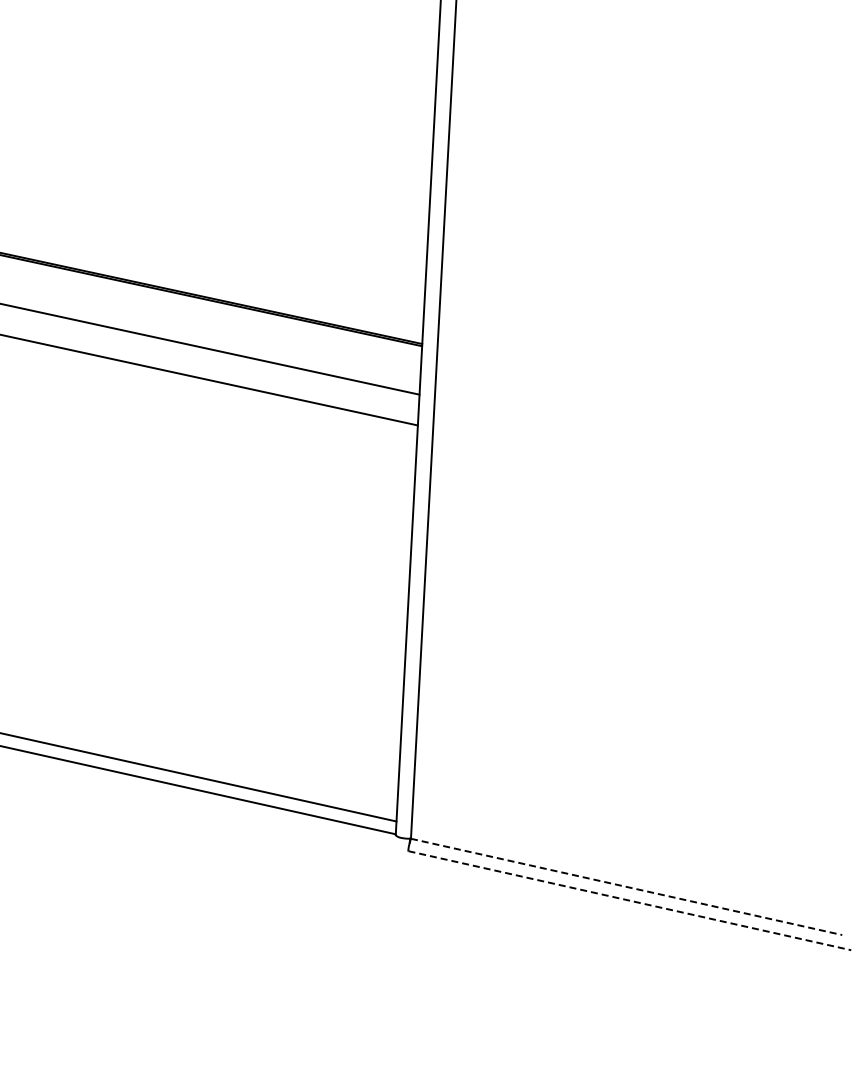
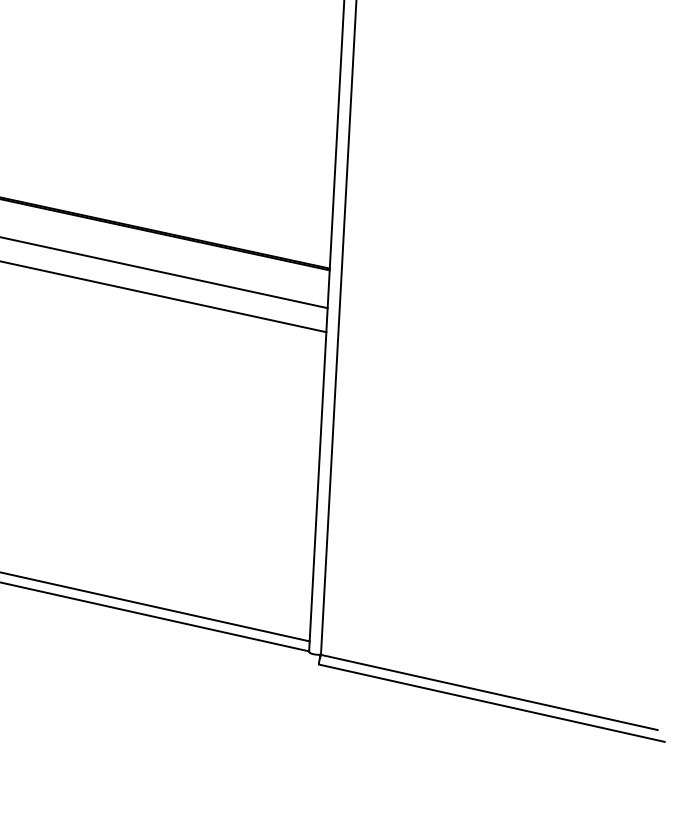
line: (626, 886) -> (489, 692), dashed -> solid
line: (629, 900) -> (491, 703), dashed -> solid

